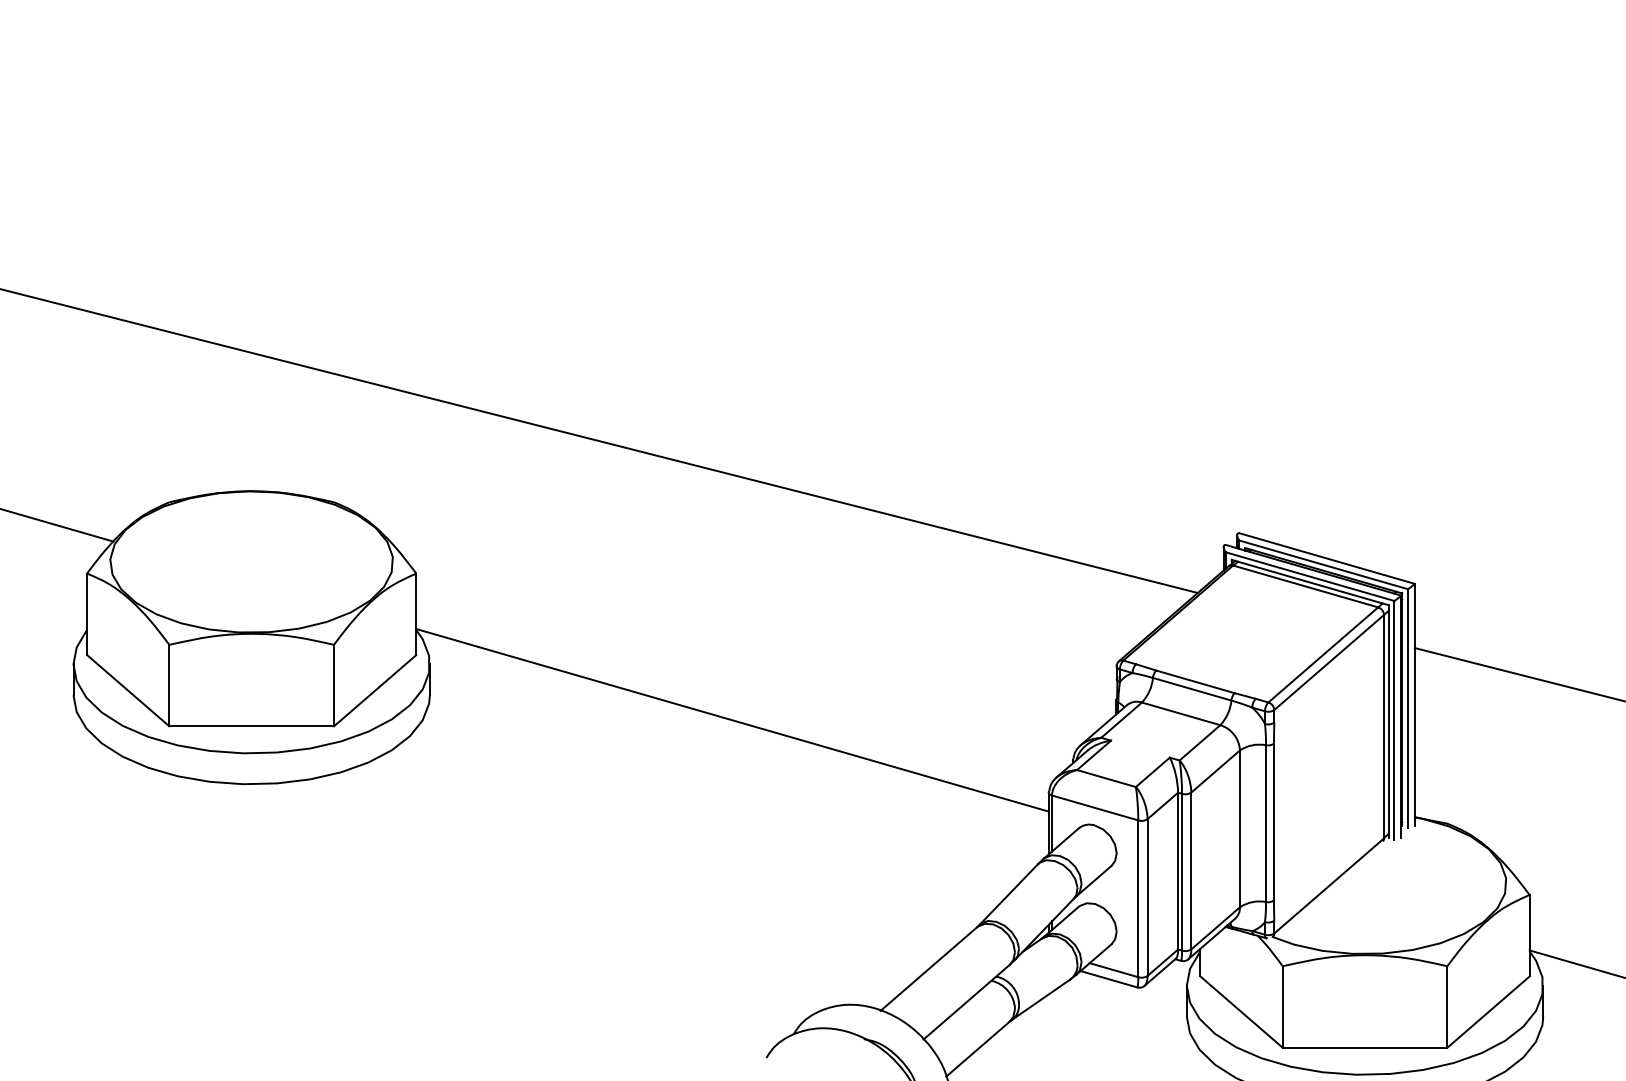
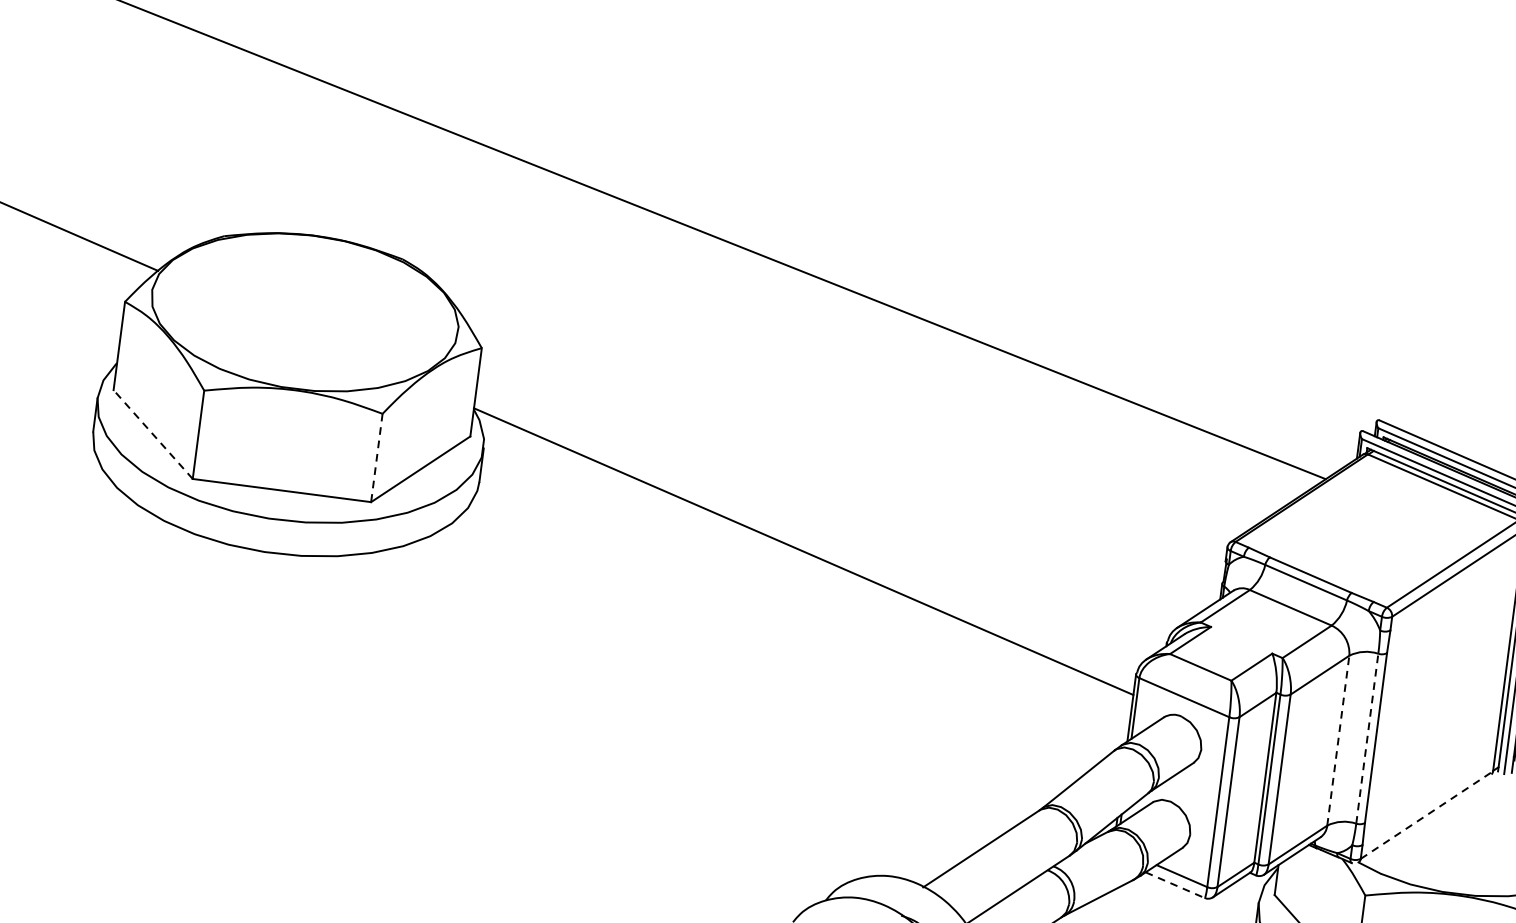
line: (334, 685) -> (377, 457), solid -> dashed
line: (127, 690) -> (152, 434), solid -> dashed
line: (1266, 823) -> (1367, 738), solid -> dashed
line: (1239, 828) -> (1337, 740), solid -> dashed
line: (1329, 885) -> (1427, 814), solid -> dashed
line: (1109, 979) -> (1175, 885), solid -> dashed

